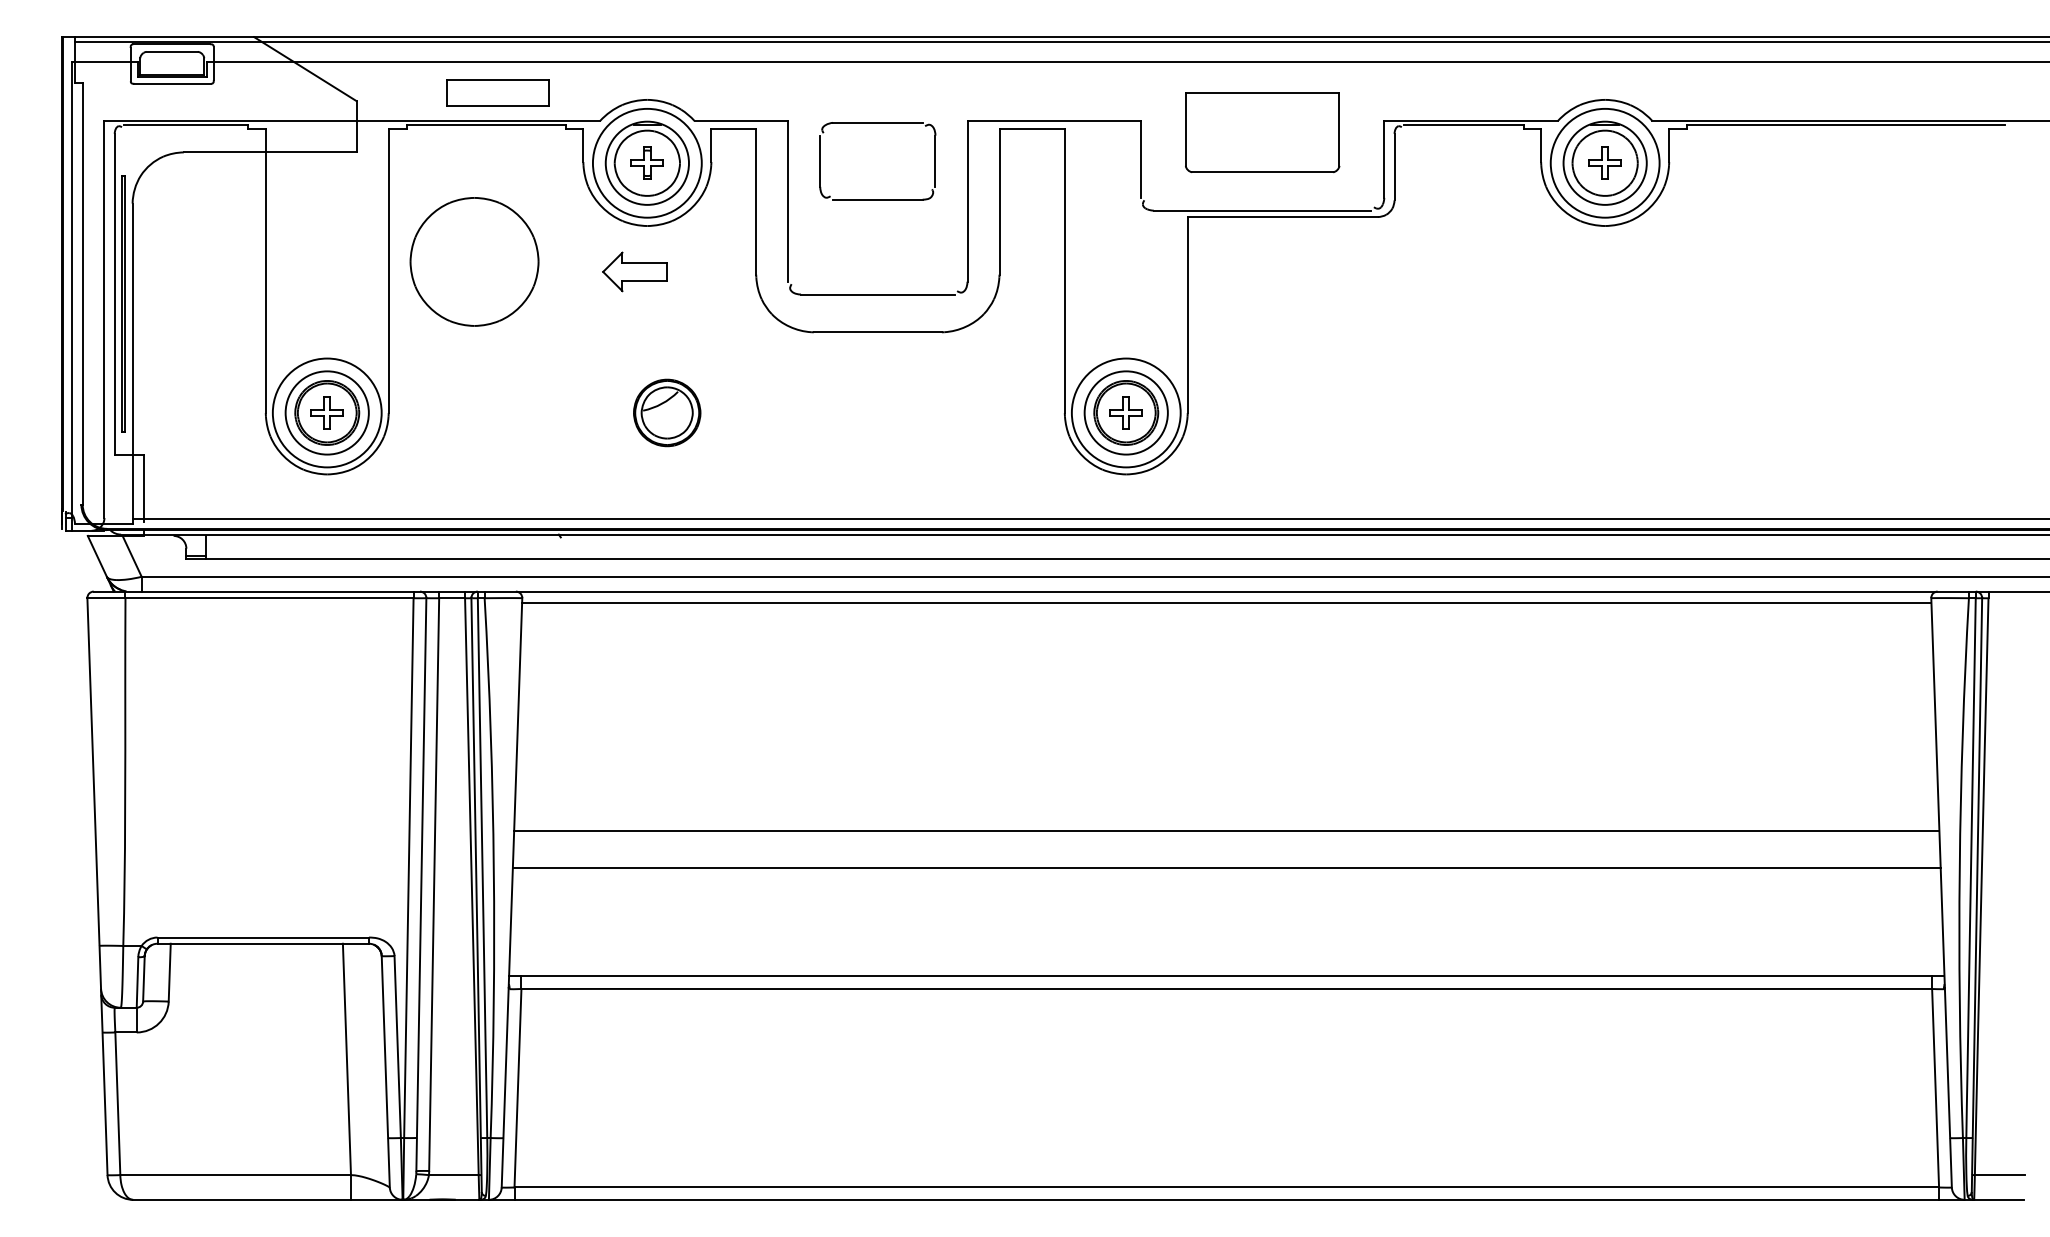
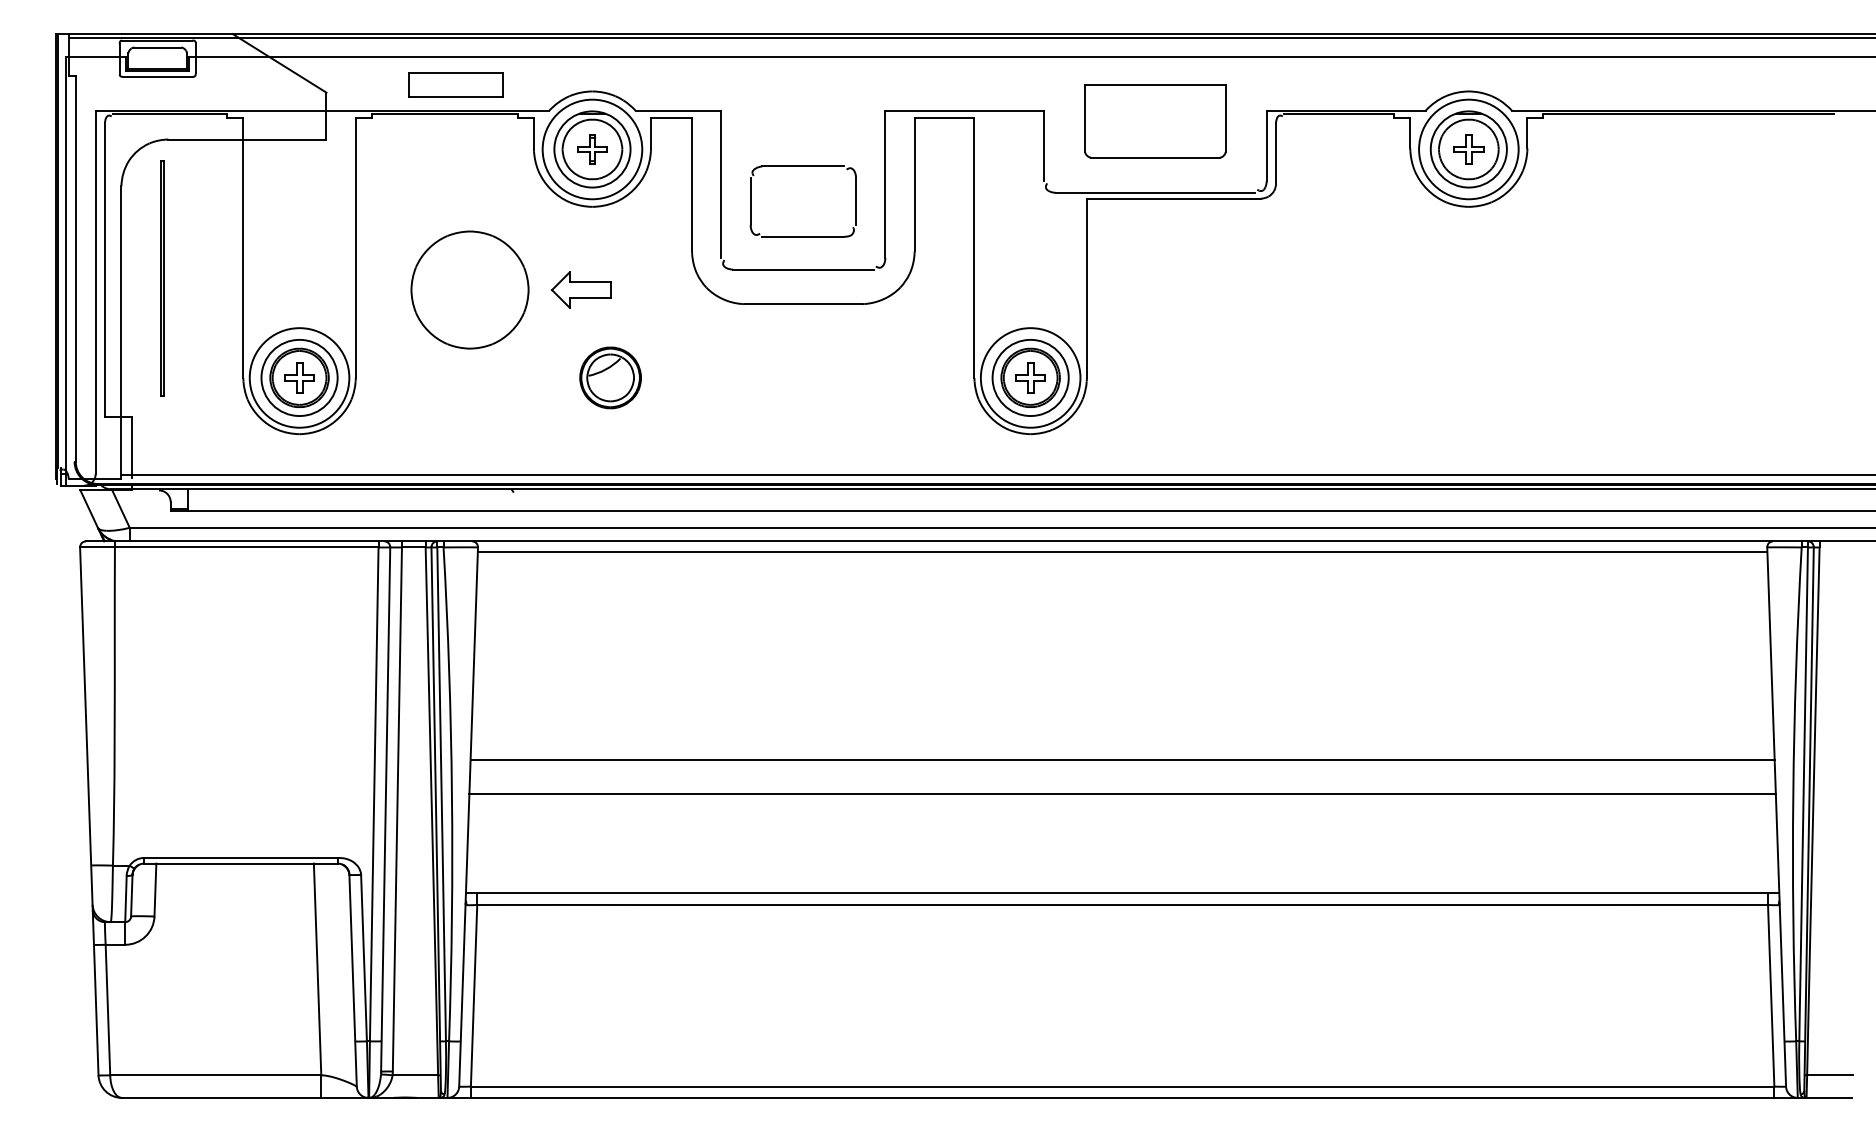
part: (877, 123) -> (803, 167), moved
part: (474, 261) -> (469, 289), moved
part: (634, 271) -> (580, 289), moved
line: (122, 303) -> (161, 277), moved

